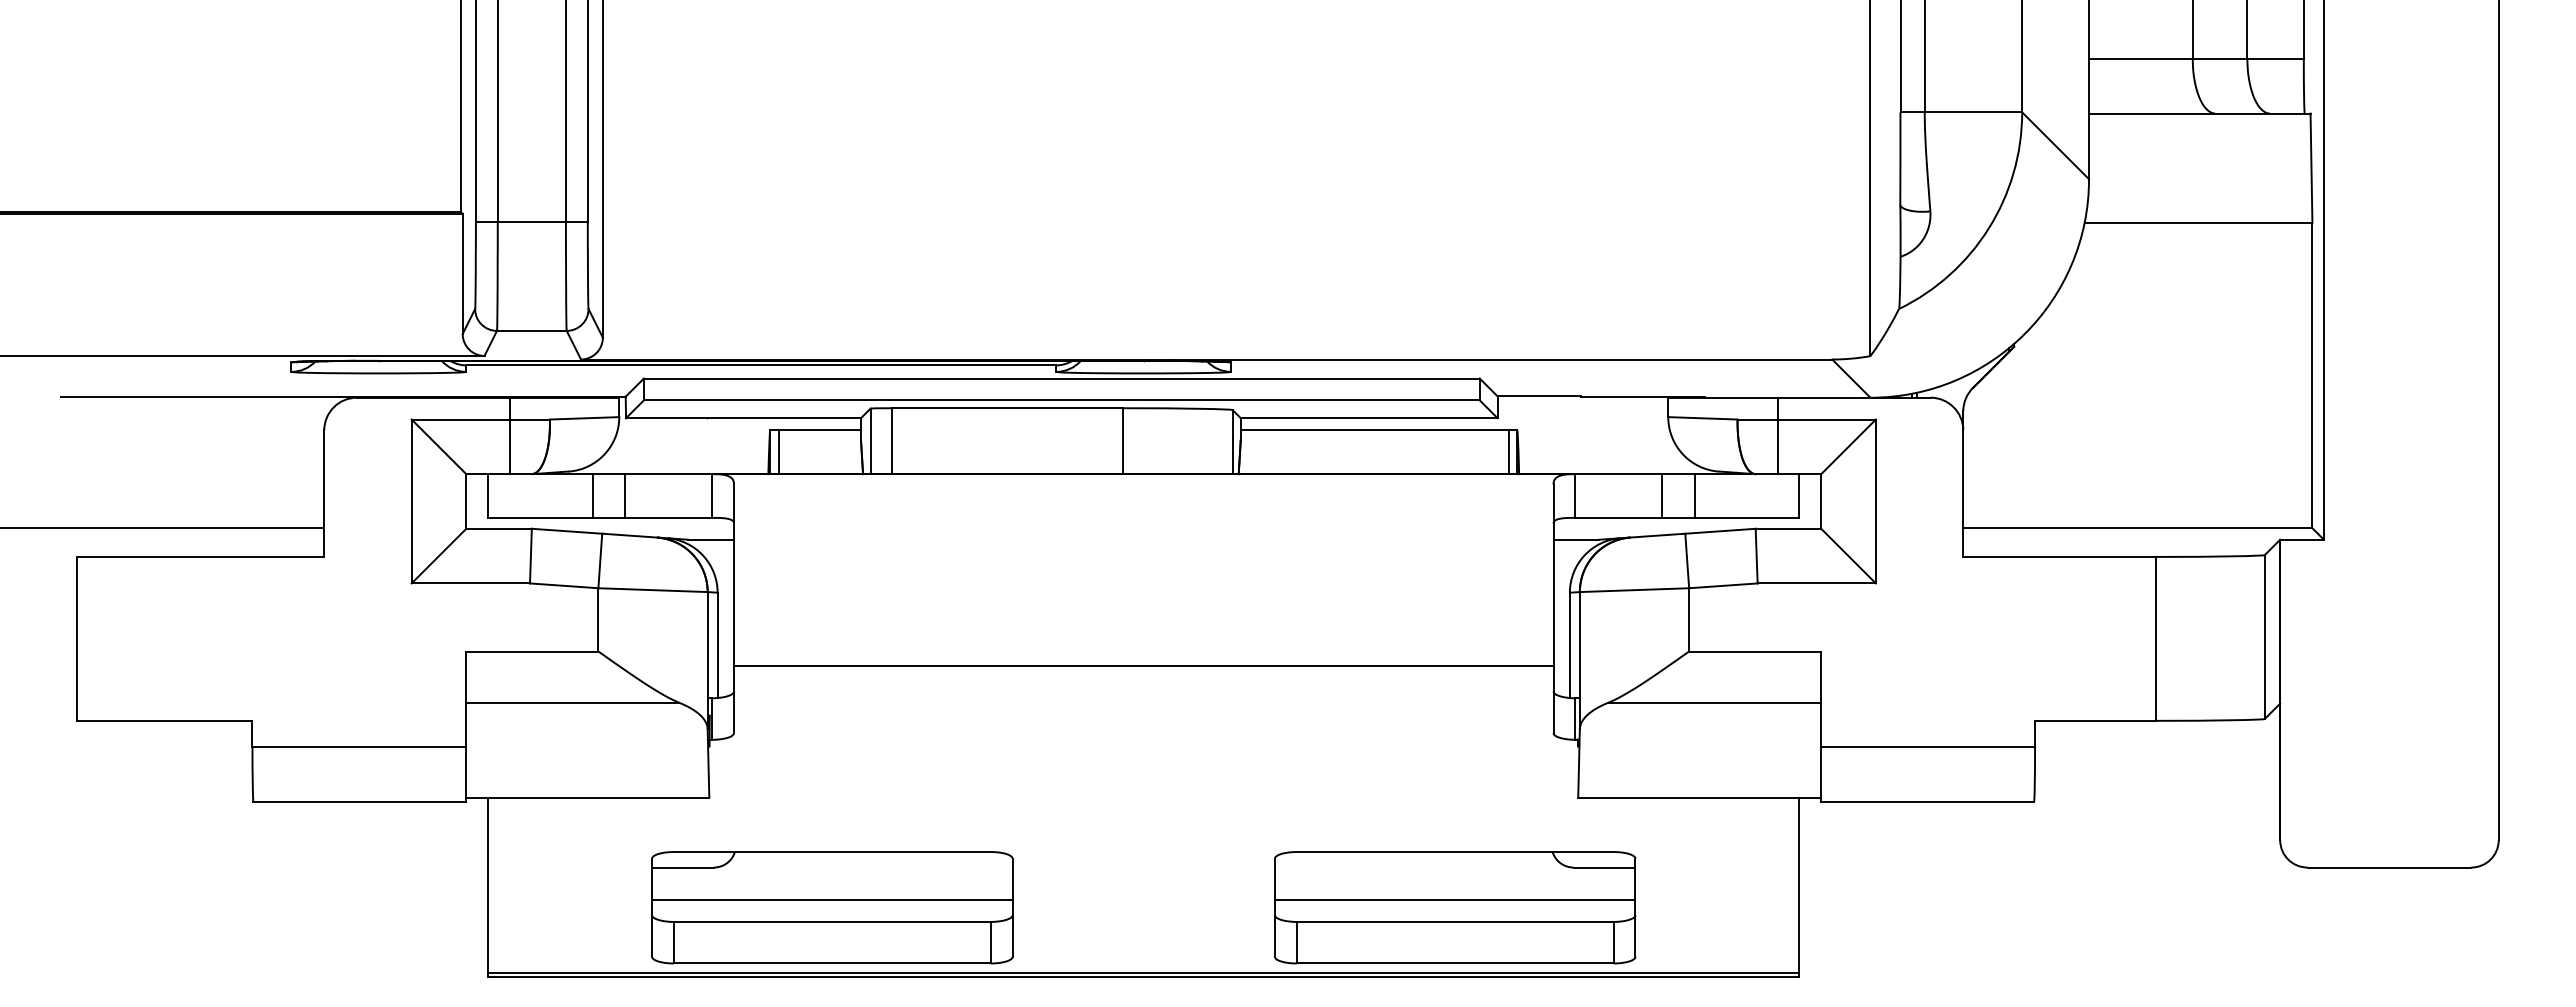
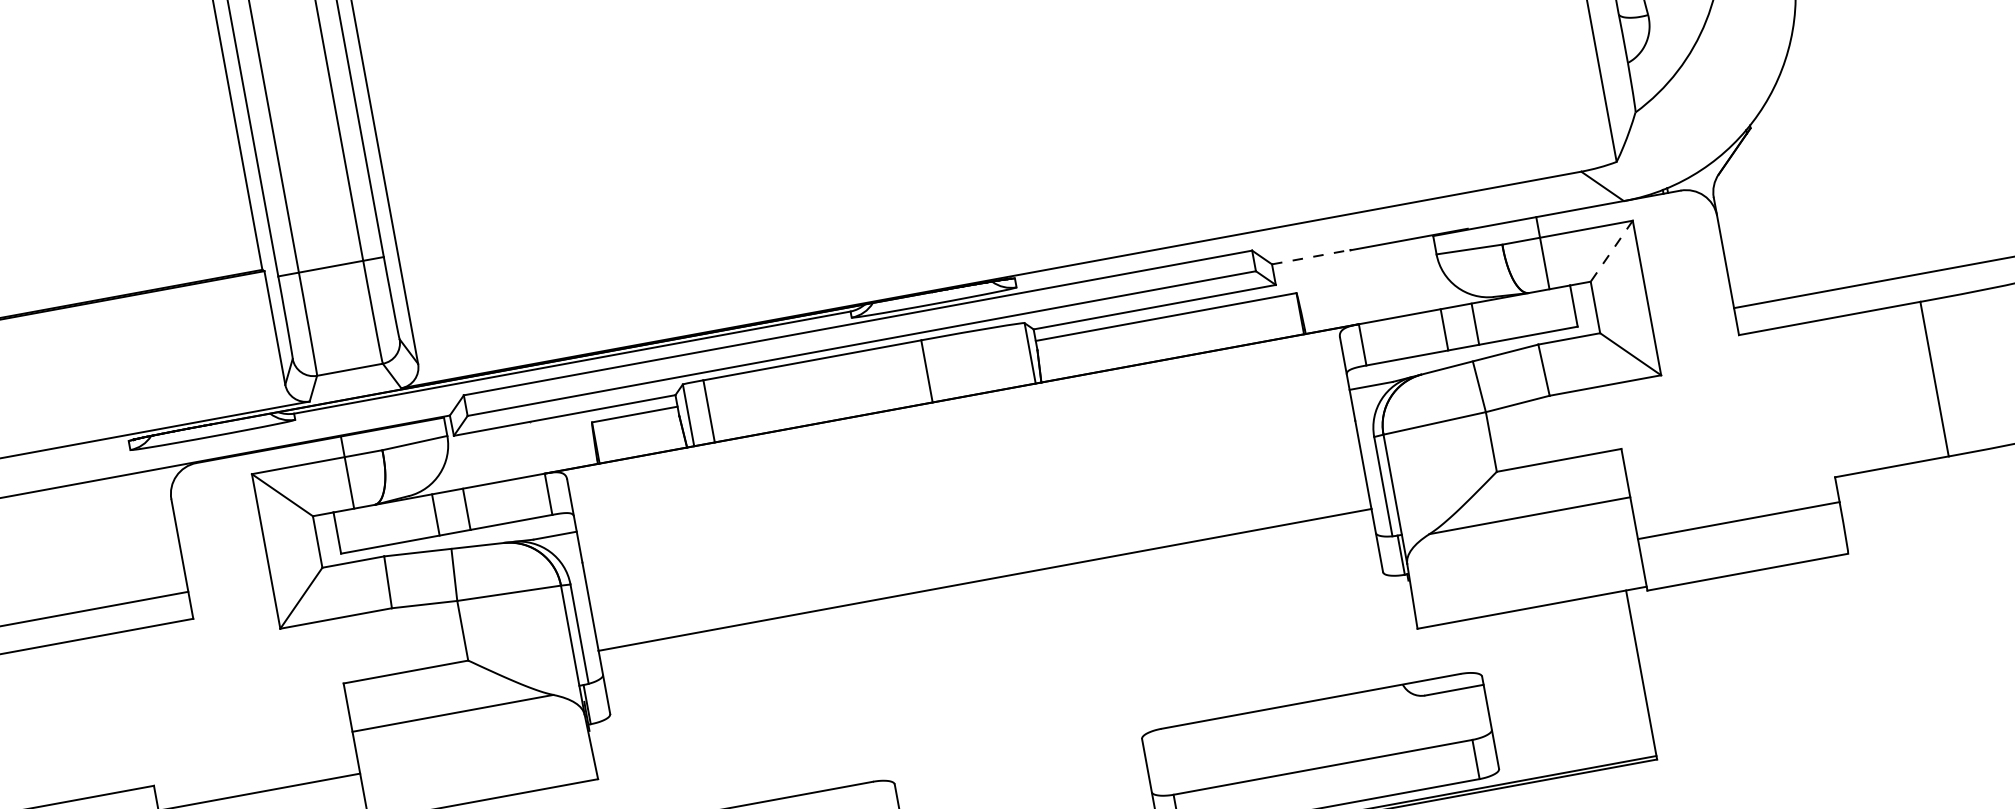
line: (1539, 396) -> (1311, 257), solid -> dashed
line: (1848, 446) -> (1611, 250), solid -> dashed
line: (778, 452) -> (603, 441), removed
line: (1508, 452) -> (1292, 315), removed
line: (1454, 900) -> (1318, 747), removed

